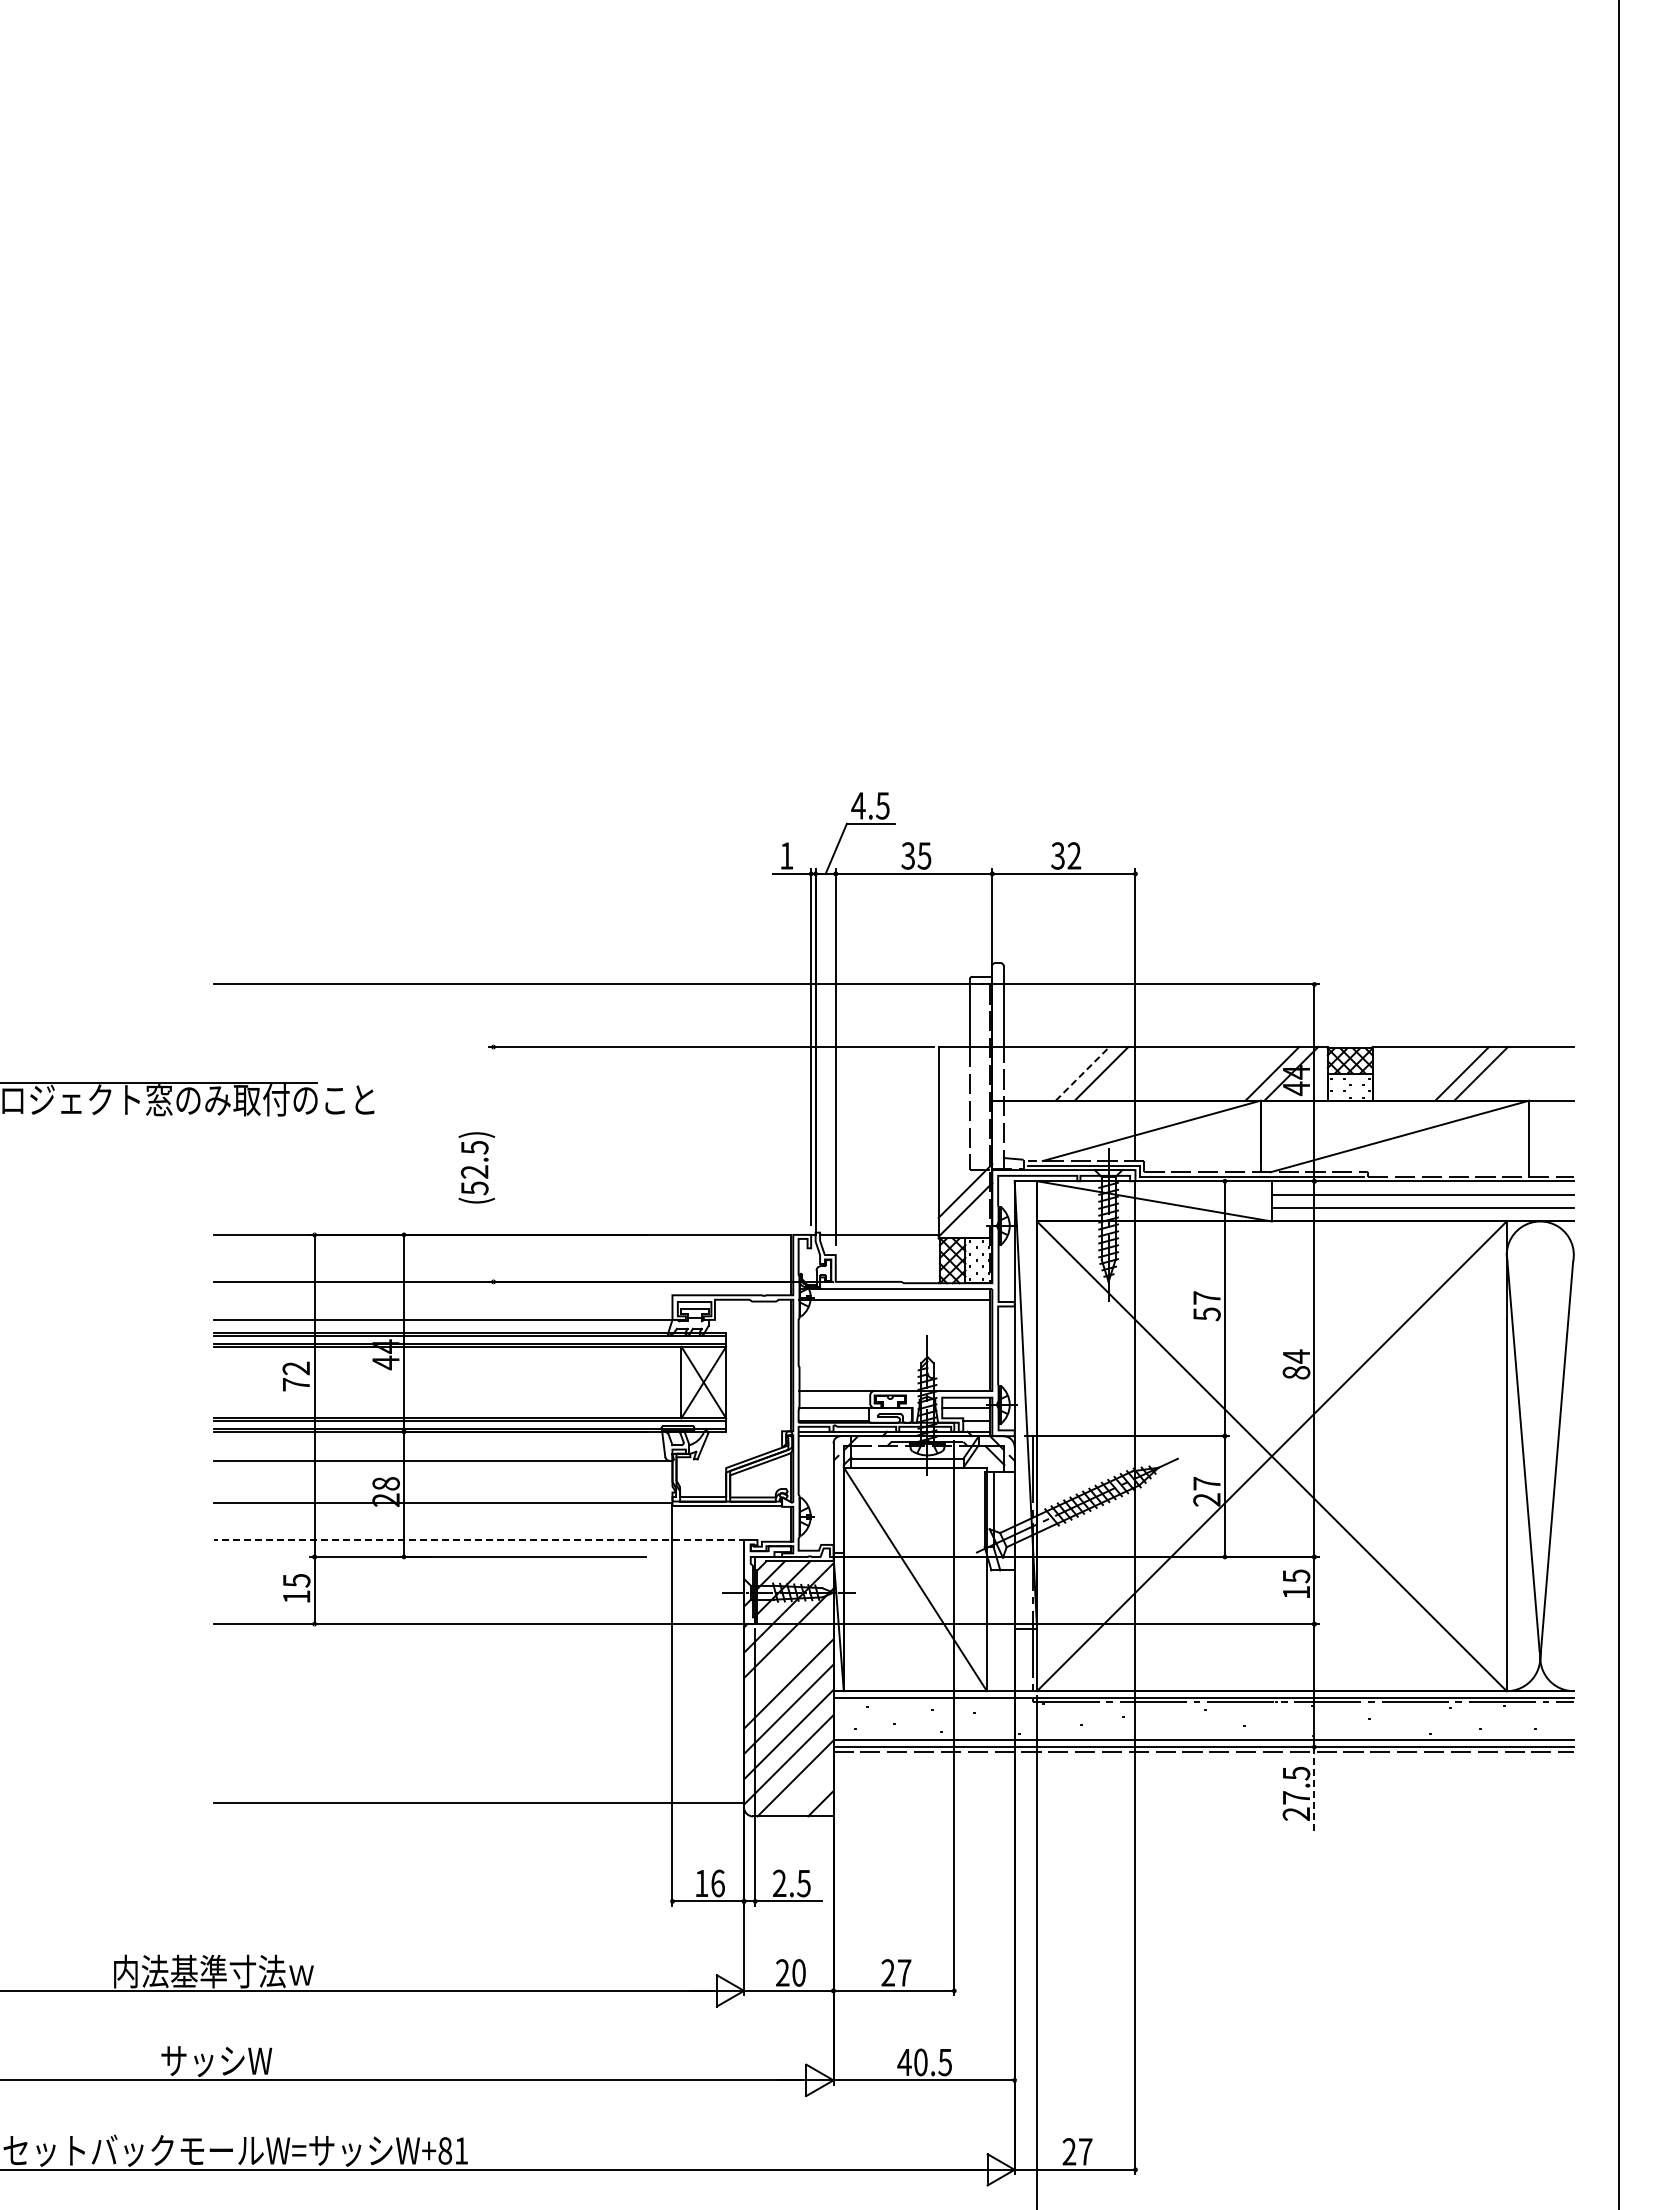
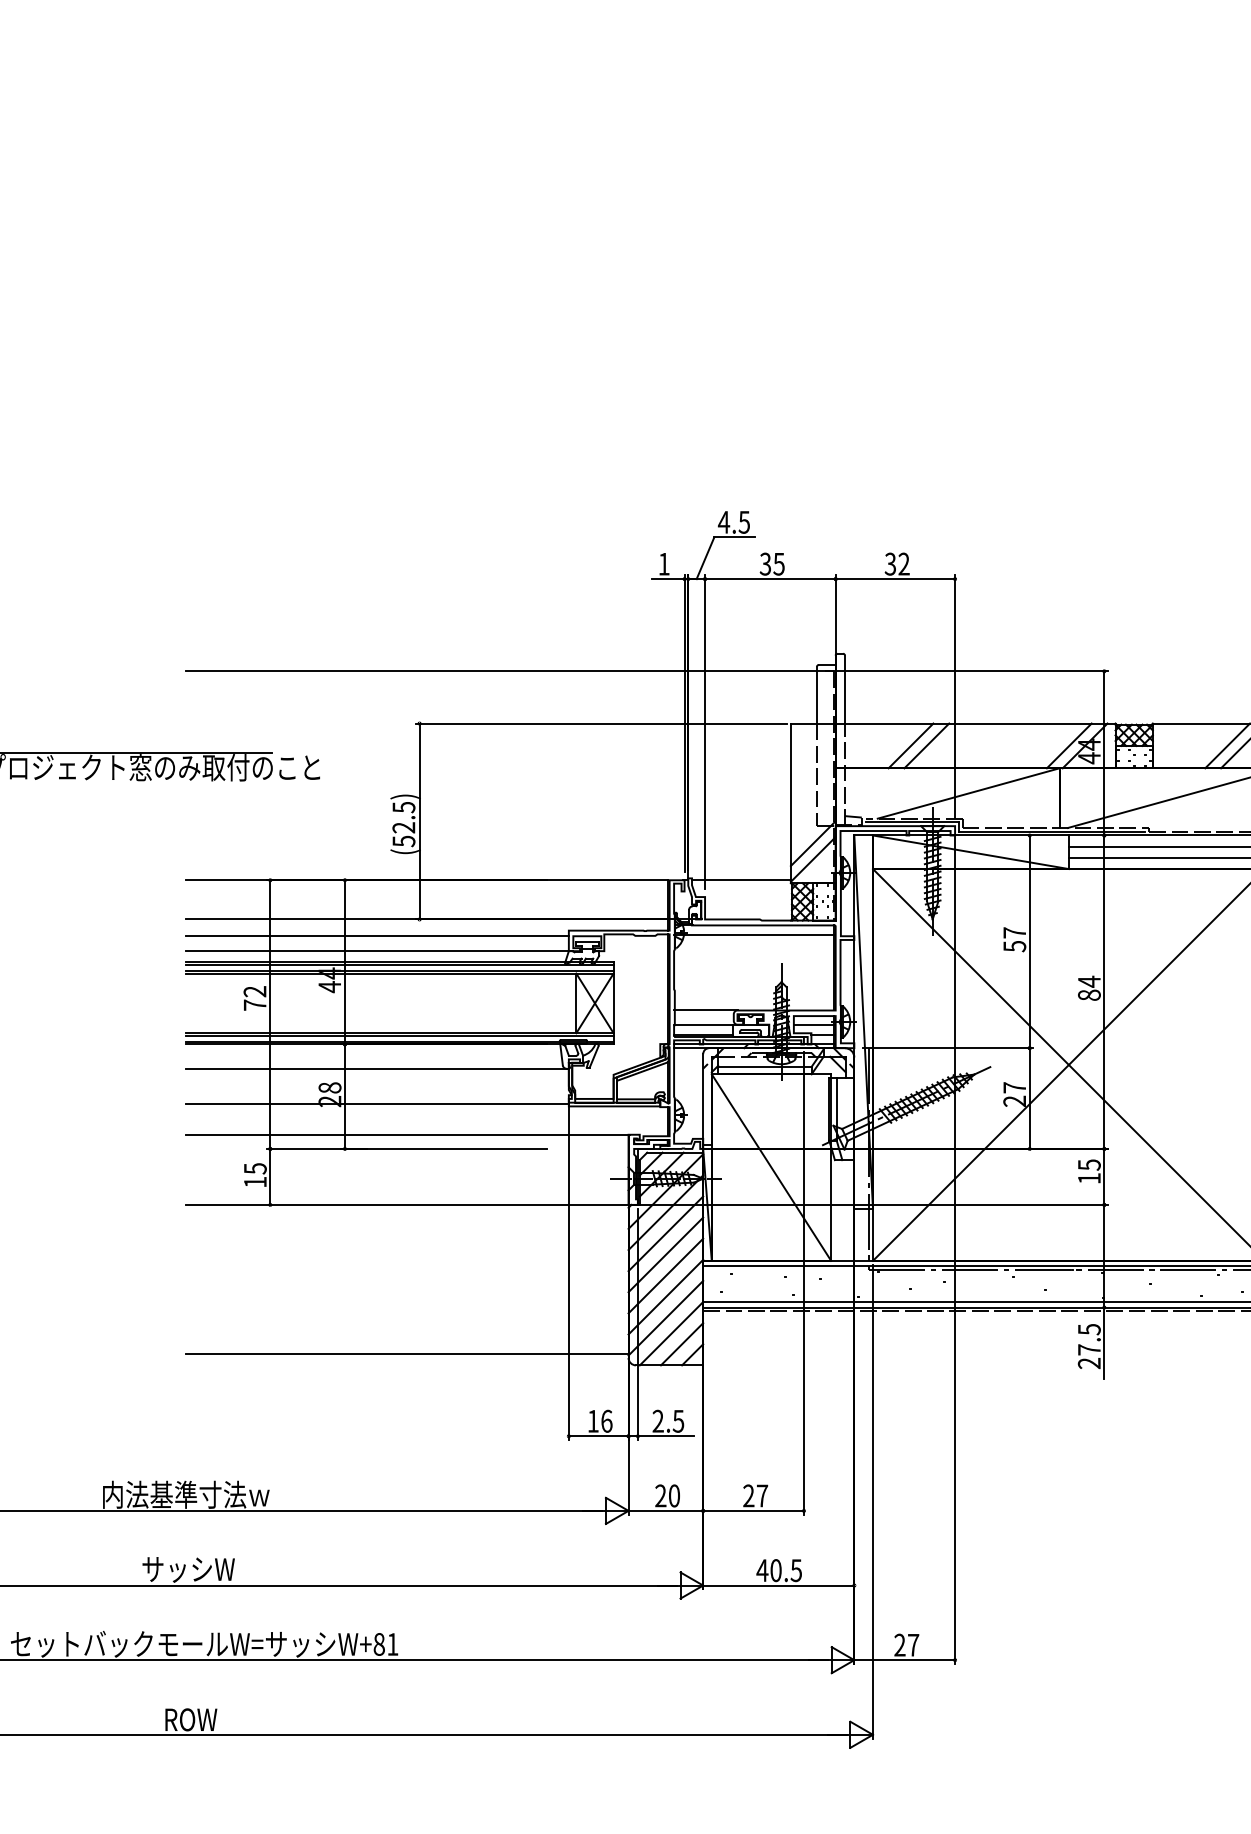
line: (1082, 1073) -> (910, 745), dashed -> solid
line: (493, 1164) -> (419, 821), added
line: (442, 1302) -> (377, 936), added
line: (479, 1539) -> (407, 1134), dashed -> solid
line: (788, 1658) -> (665, 1233), added
line: (1314, 1789) -> (1104, 1342), dashed -> solid
line: (807, 1790) -> (681, 1343), added

